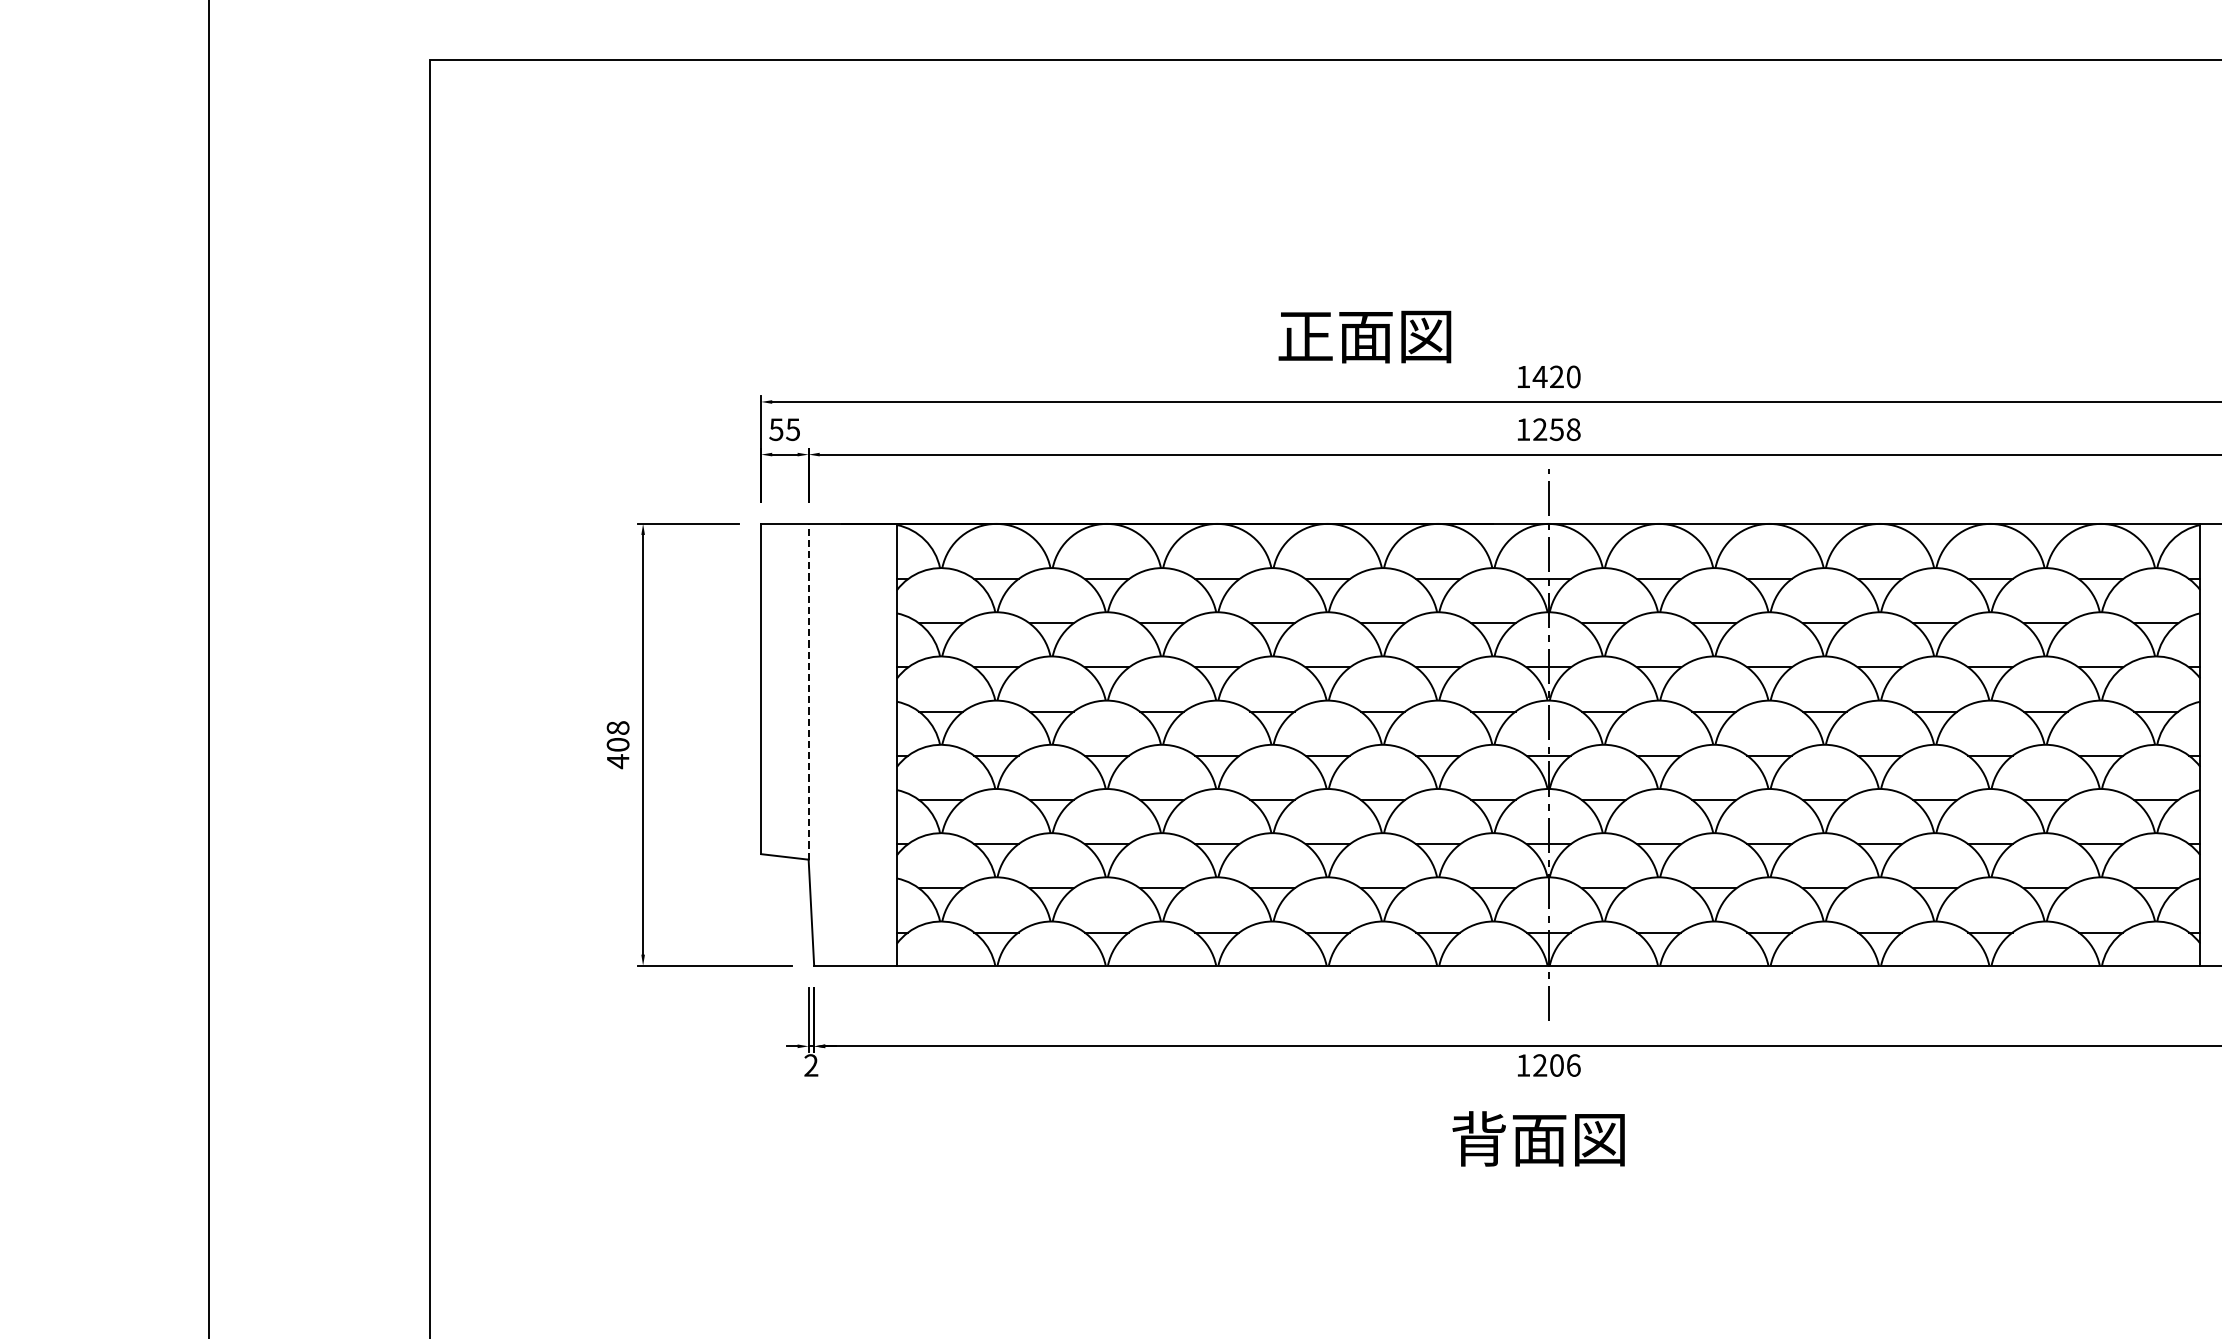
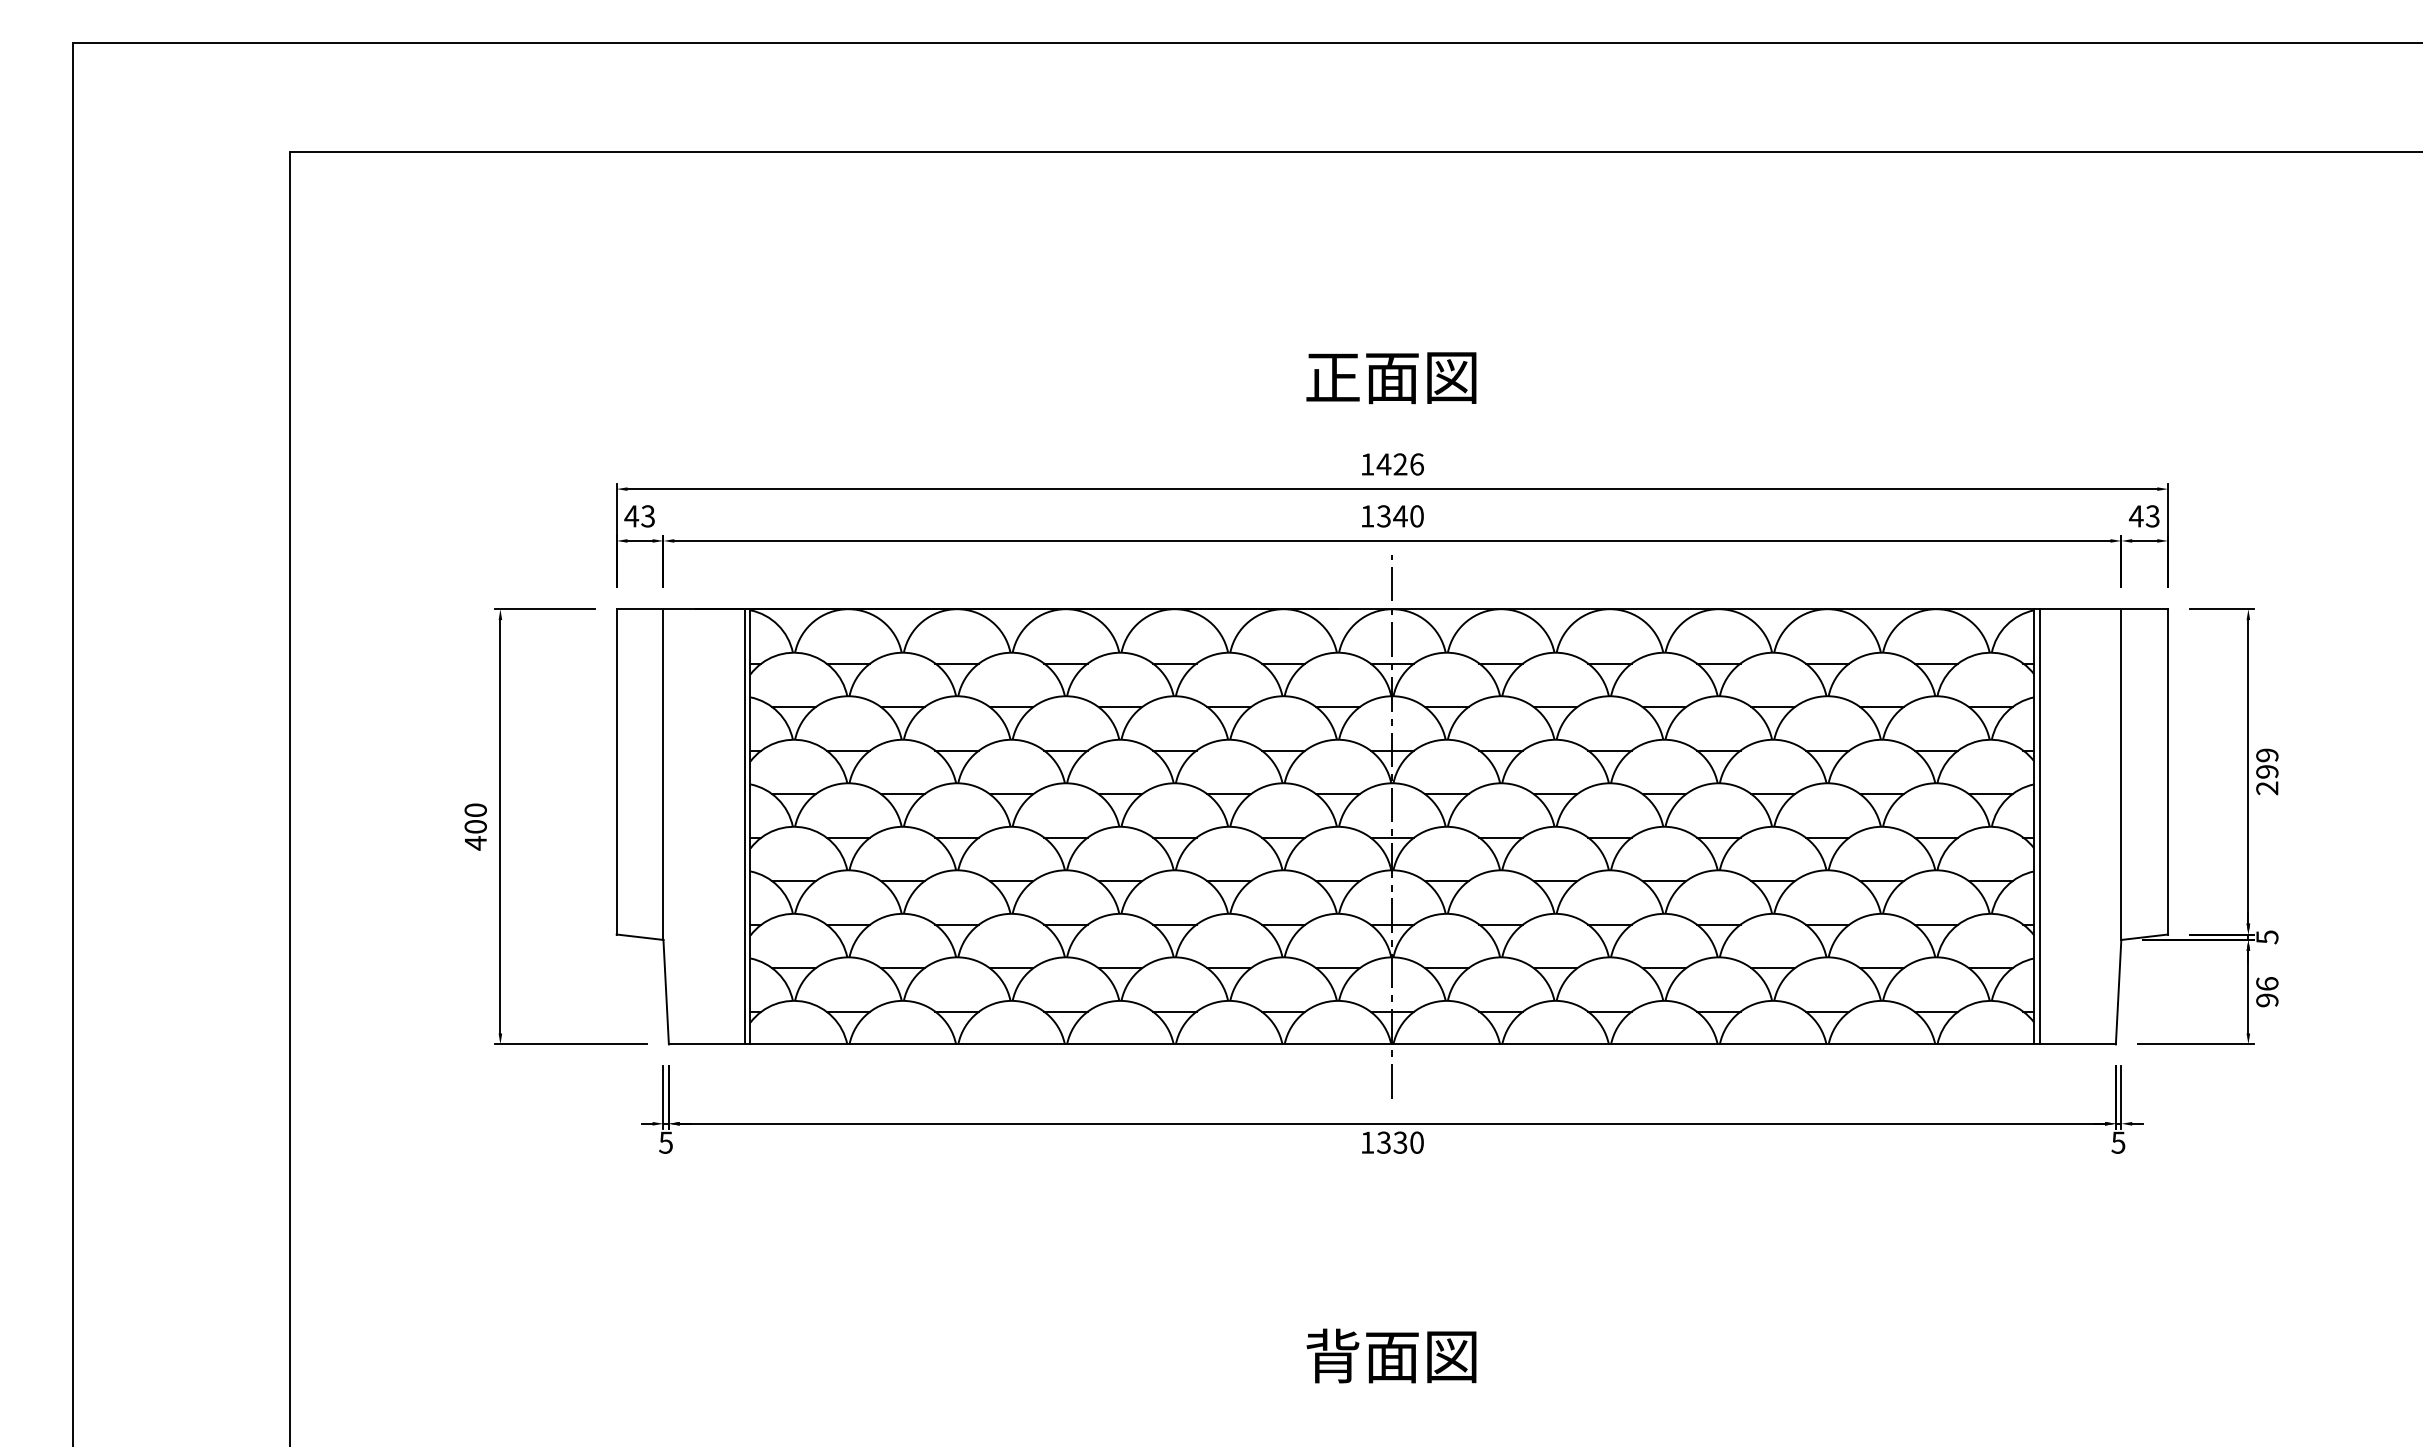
text: (1365, 337) -> (1391, 378), moved
text: (1573, 377) -> (1416, 464), 1420 -> 1426
text: (784, 429) -> (639, 516), 55 -> 43
text: (1556, 429) -> (1400, 516), 1258 -> 1340
line: (808, 691) -> (663, 774), dashed -> solid
text: (617, 728) -> (475, 810), 408 -> 400
line: (891, 744) -> (745, 826), added
line: (2205, 744) -> (2039, 826), added
text: (810, 1065) -> (665, 1142), 2 -> 5
text: (1556, 1065) -> (1400, 1142), 1206 -> 1330
text: (1538, 1138) -> (1391, 1355), moved

